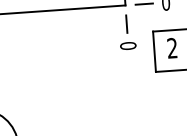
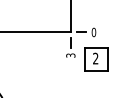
text: (127, 45) -> (70, 55), 0 -> 3

